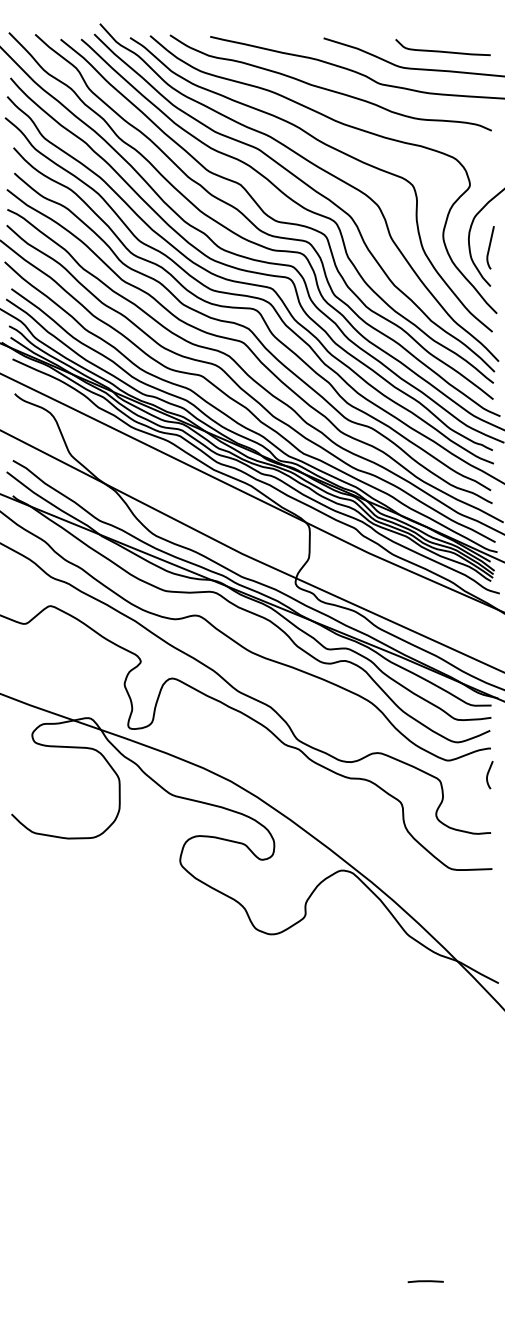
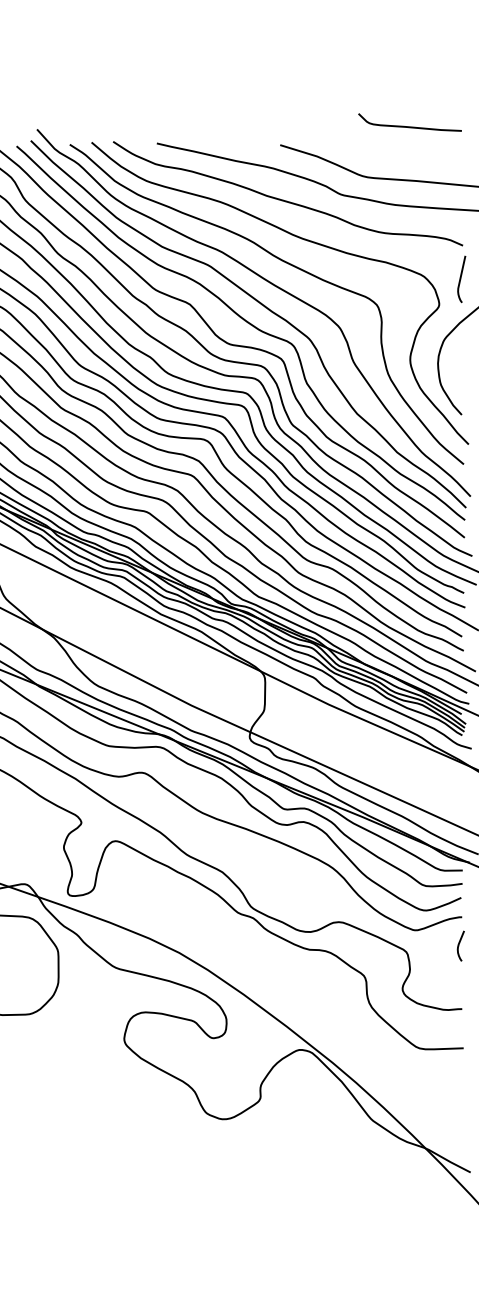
curve: (442, 50) -> (409, 125), moved
curve: (490, 247) -> (461, 279), moved

